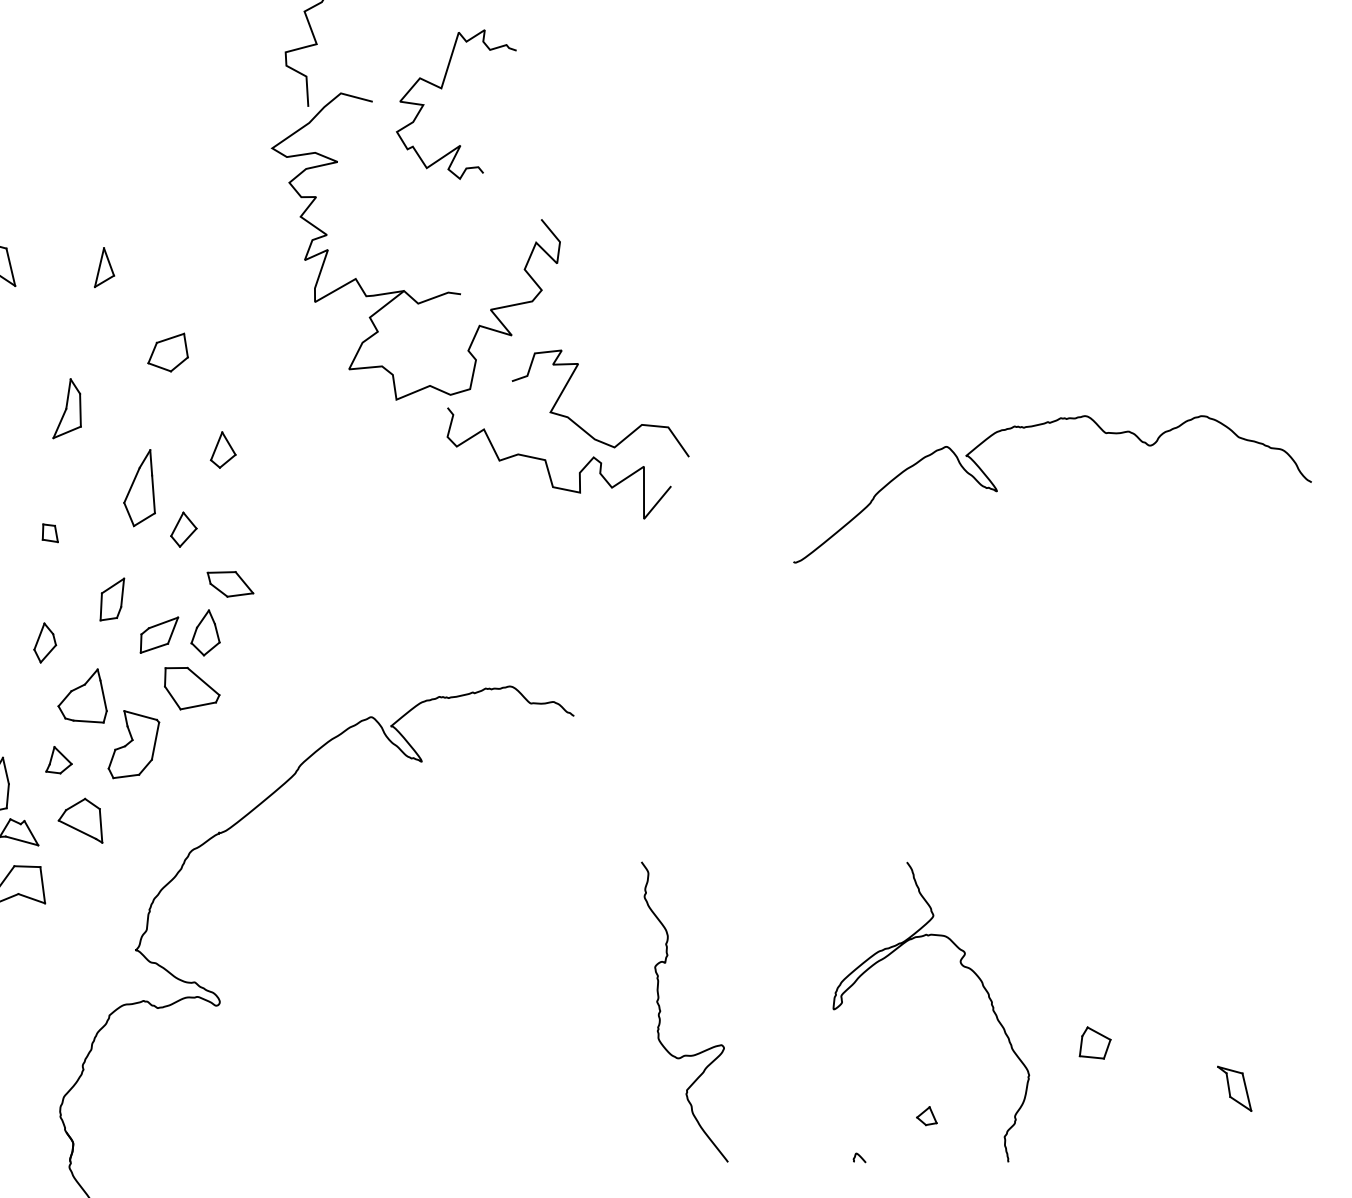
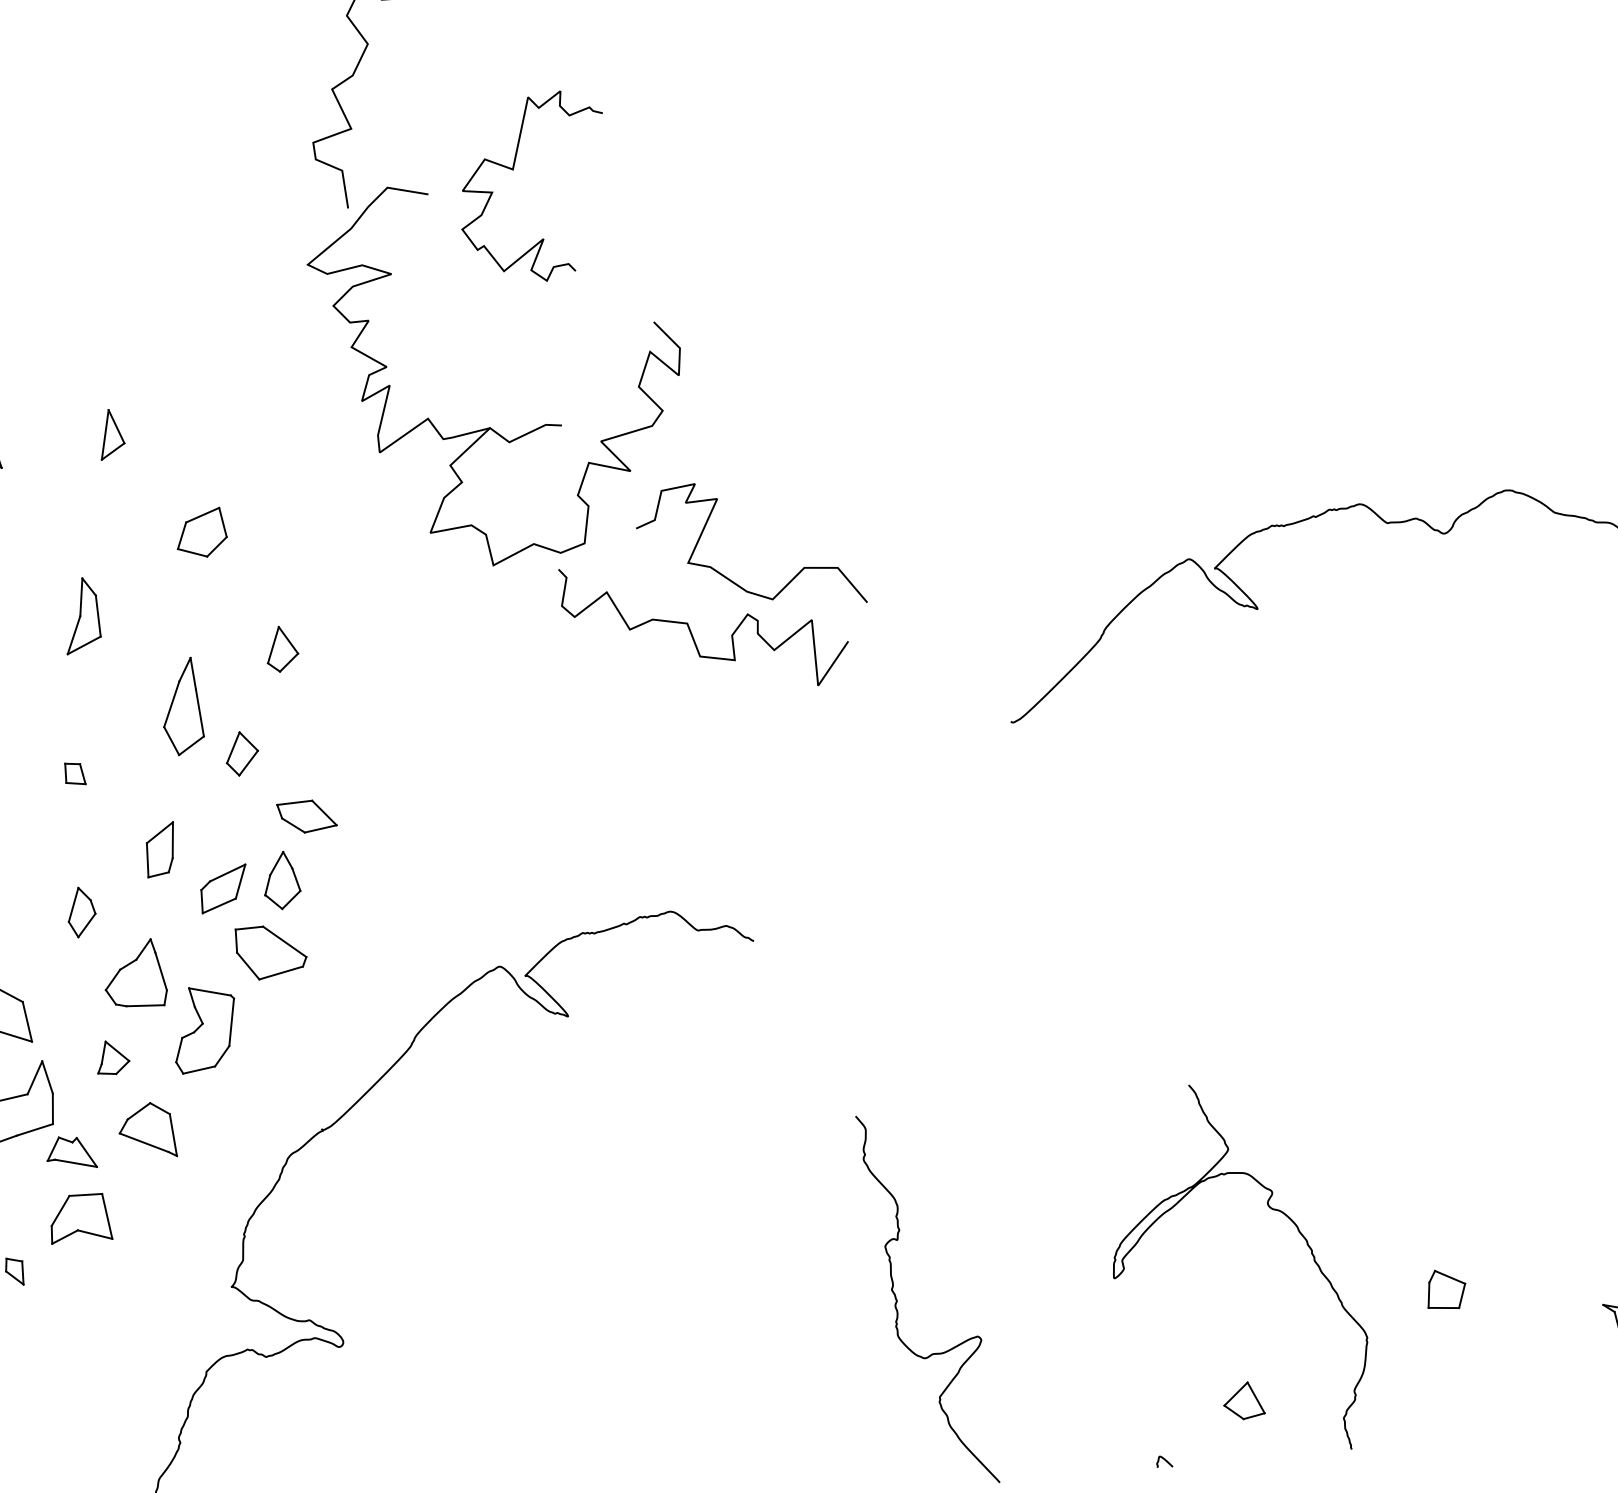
part: (926, 1116) -> (1243, 1401), size x1.6

